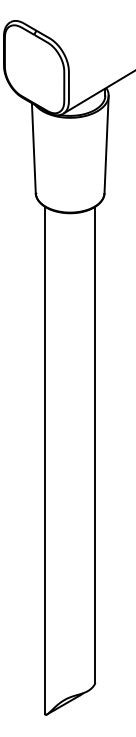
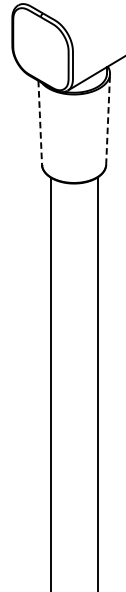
line: (106, 144) -> (108, 119), solid -> dashed
line: (33, 148) -> (39, 123), solid -> dashed

